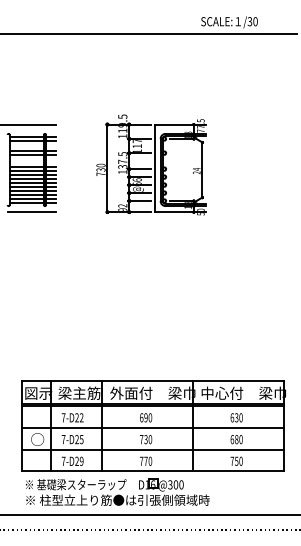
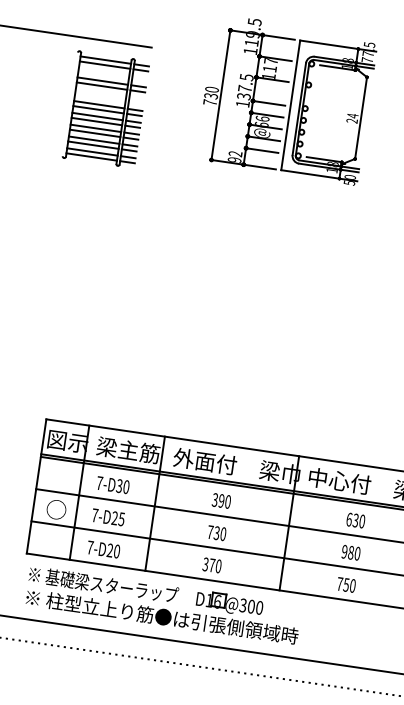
part: (151, 164) -> (286, 98), moved
line: (31, 212) -> (96, 172), removed
text: (79, 417) -> (123, 486), 7-D22 -> 7-D30
text: (141, 417) -> (214, 499), 690 -> 390
text: (232, 439) -> (344, 551), 680 -> 980
text: (141, 460) -> (205, 563), 770 -> 370
text: (81, 461) -> (116, 551), 7-D29 -> 7-D20

